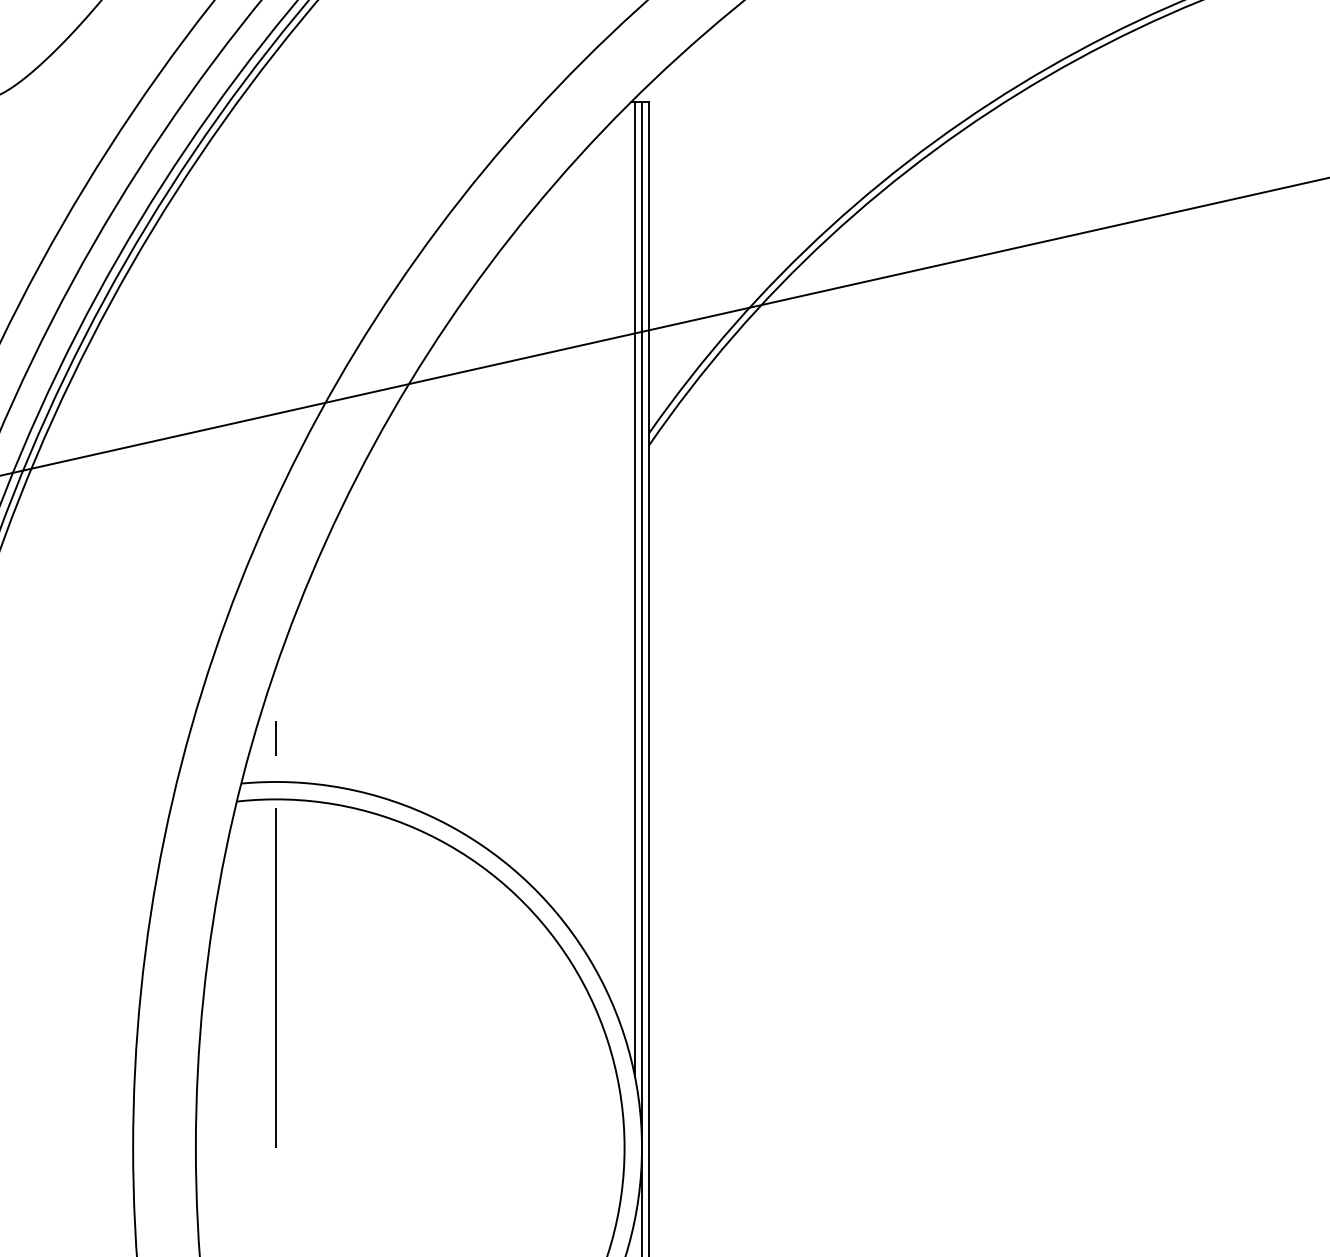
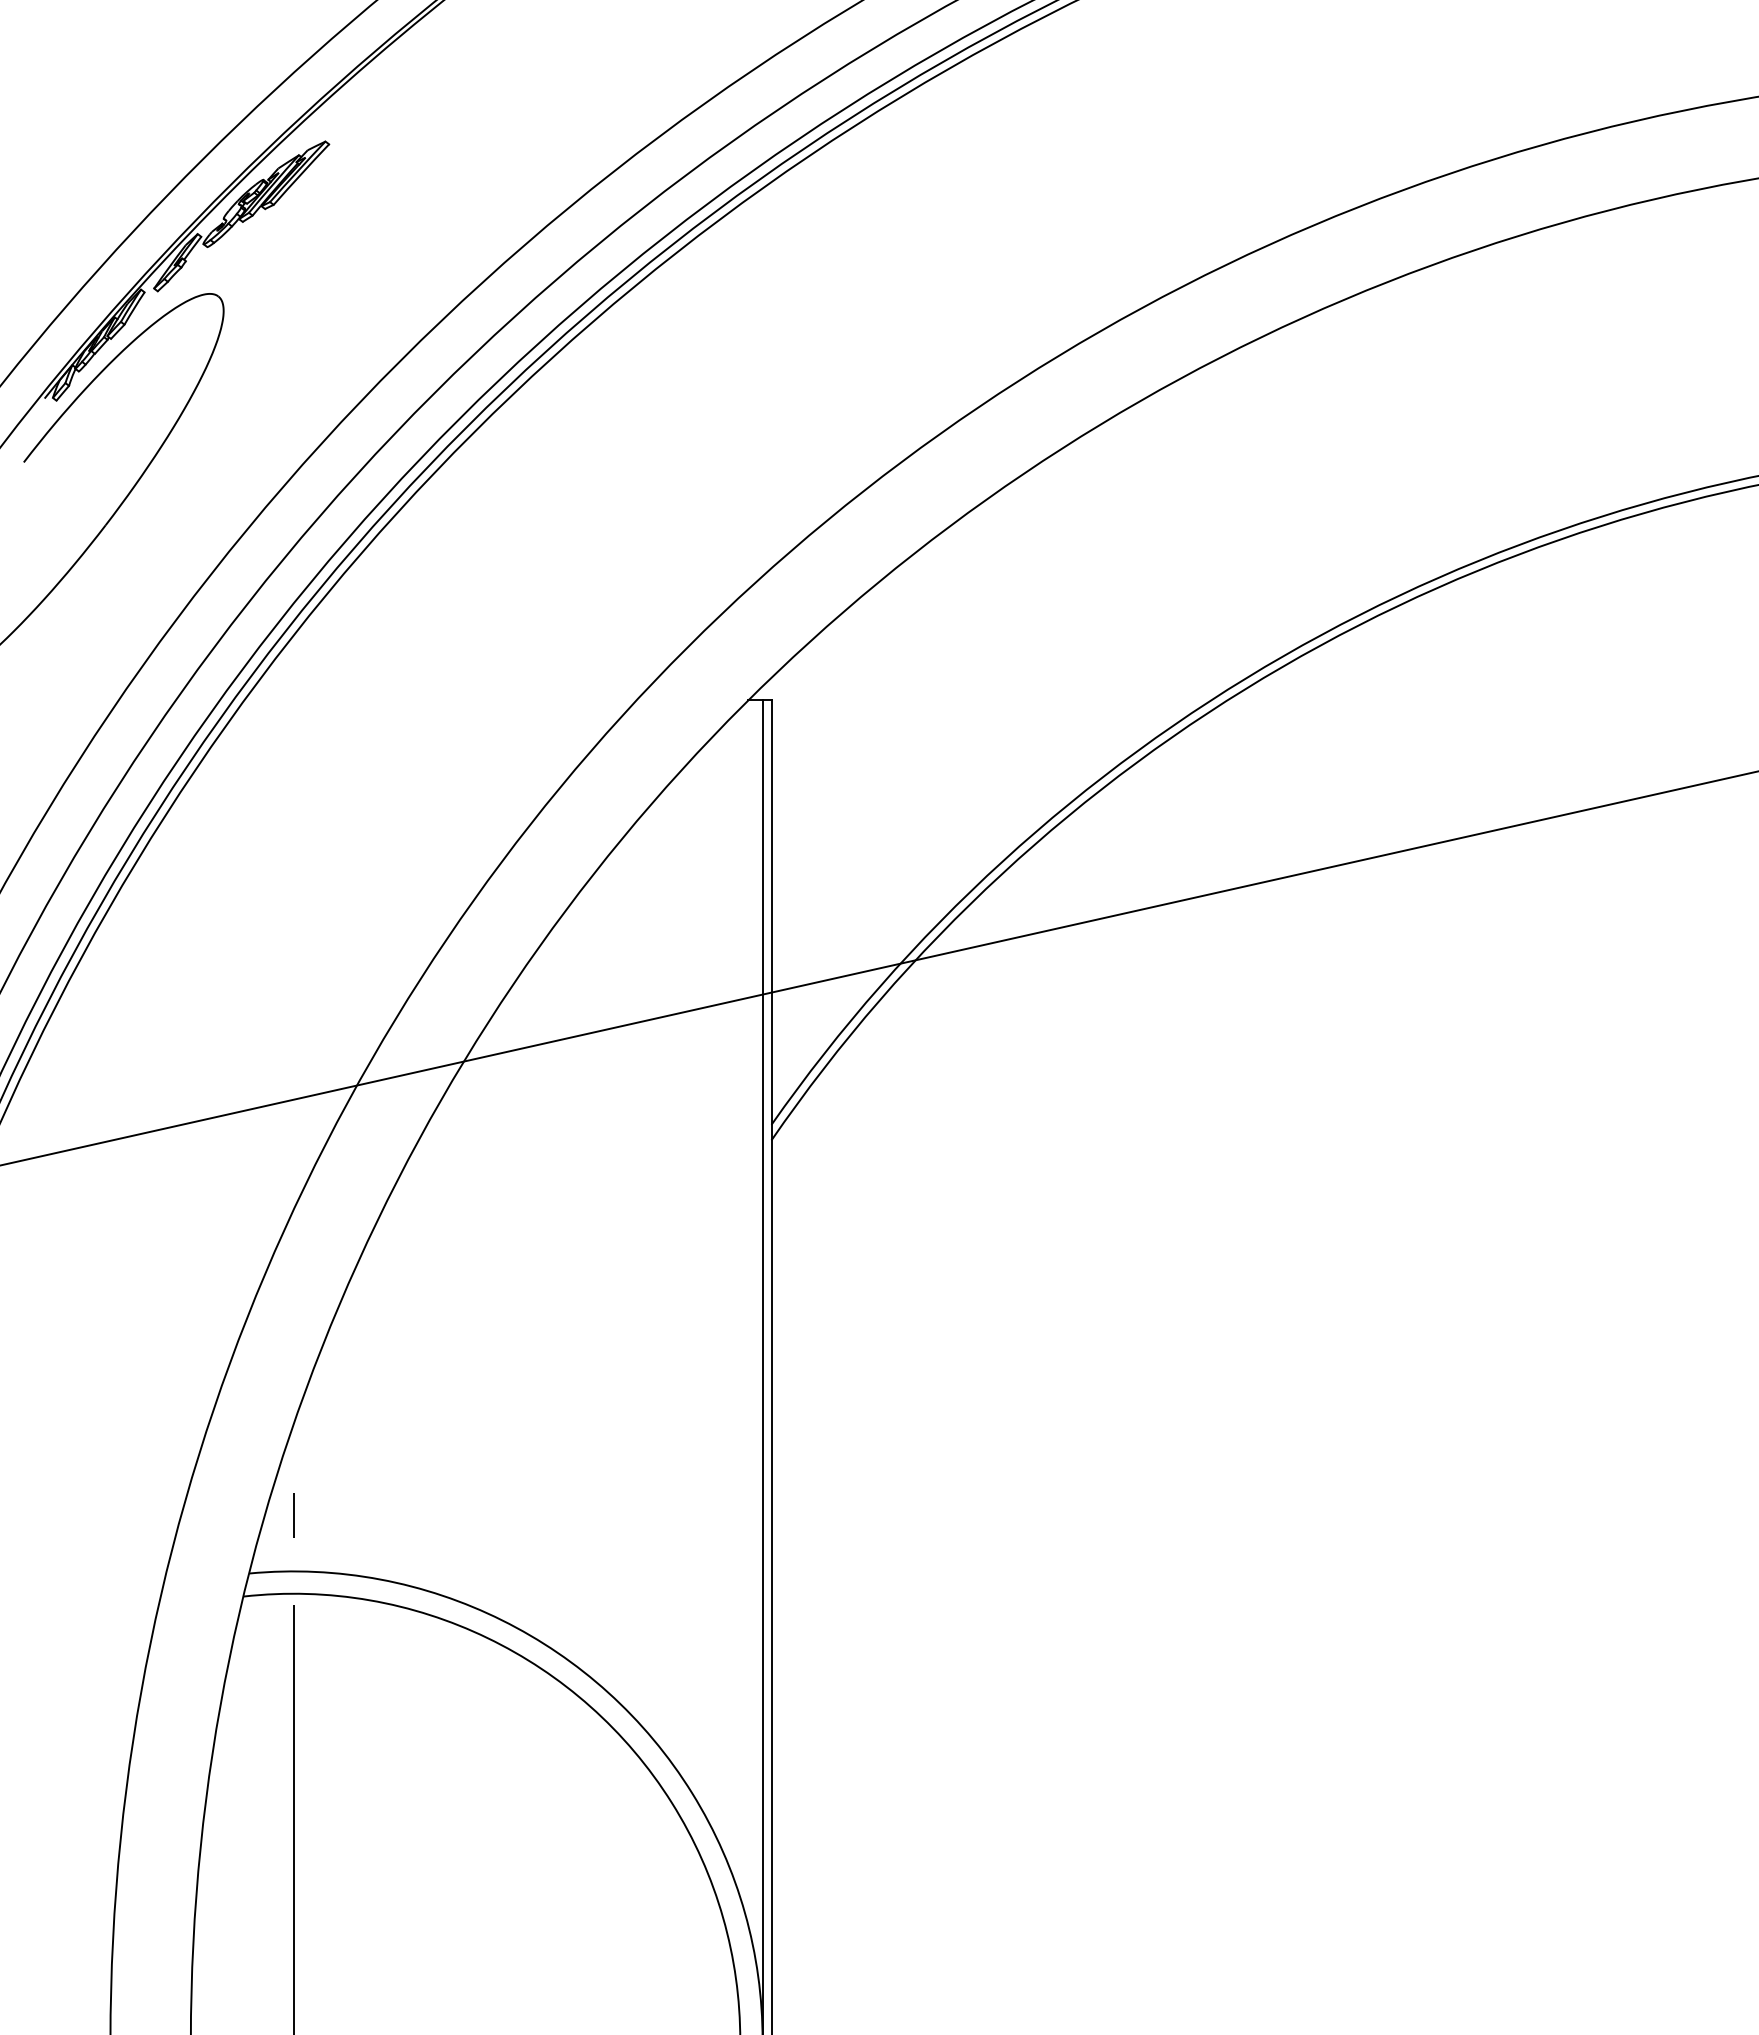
line: (634, 589) -> (753, 1324), removed

